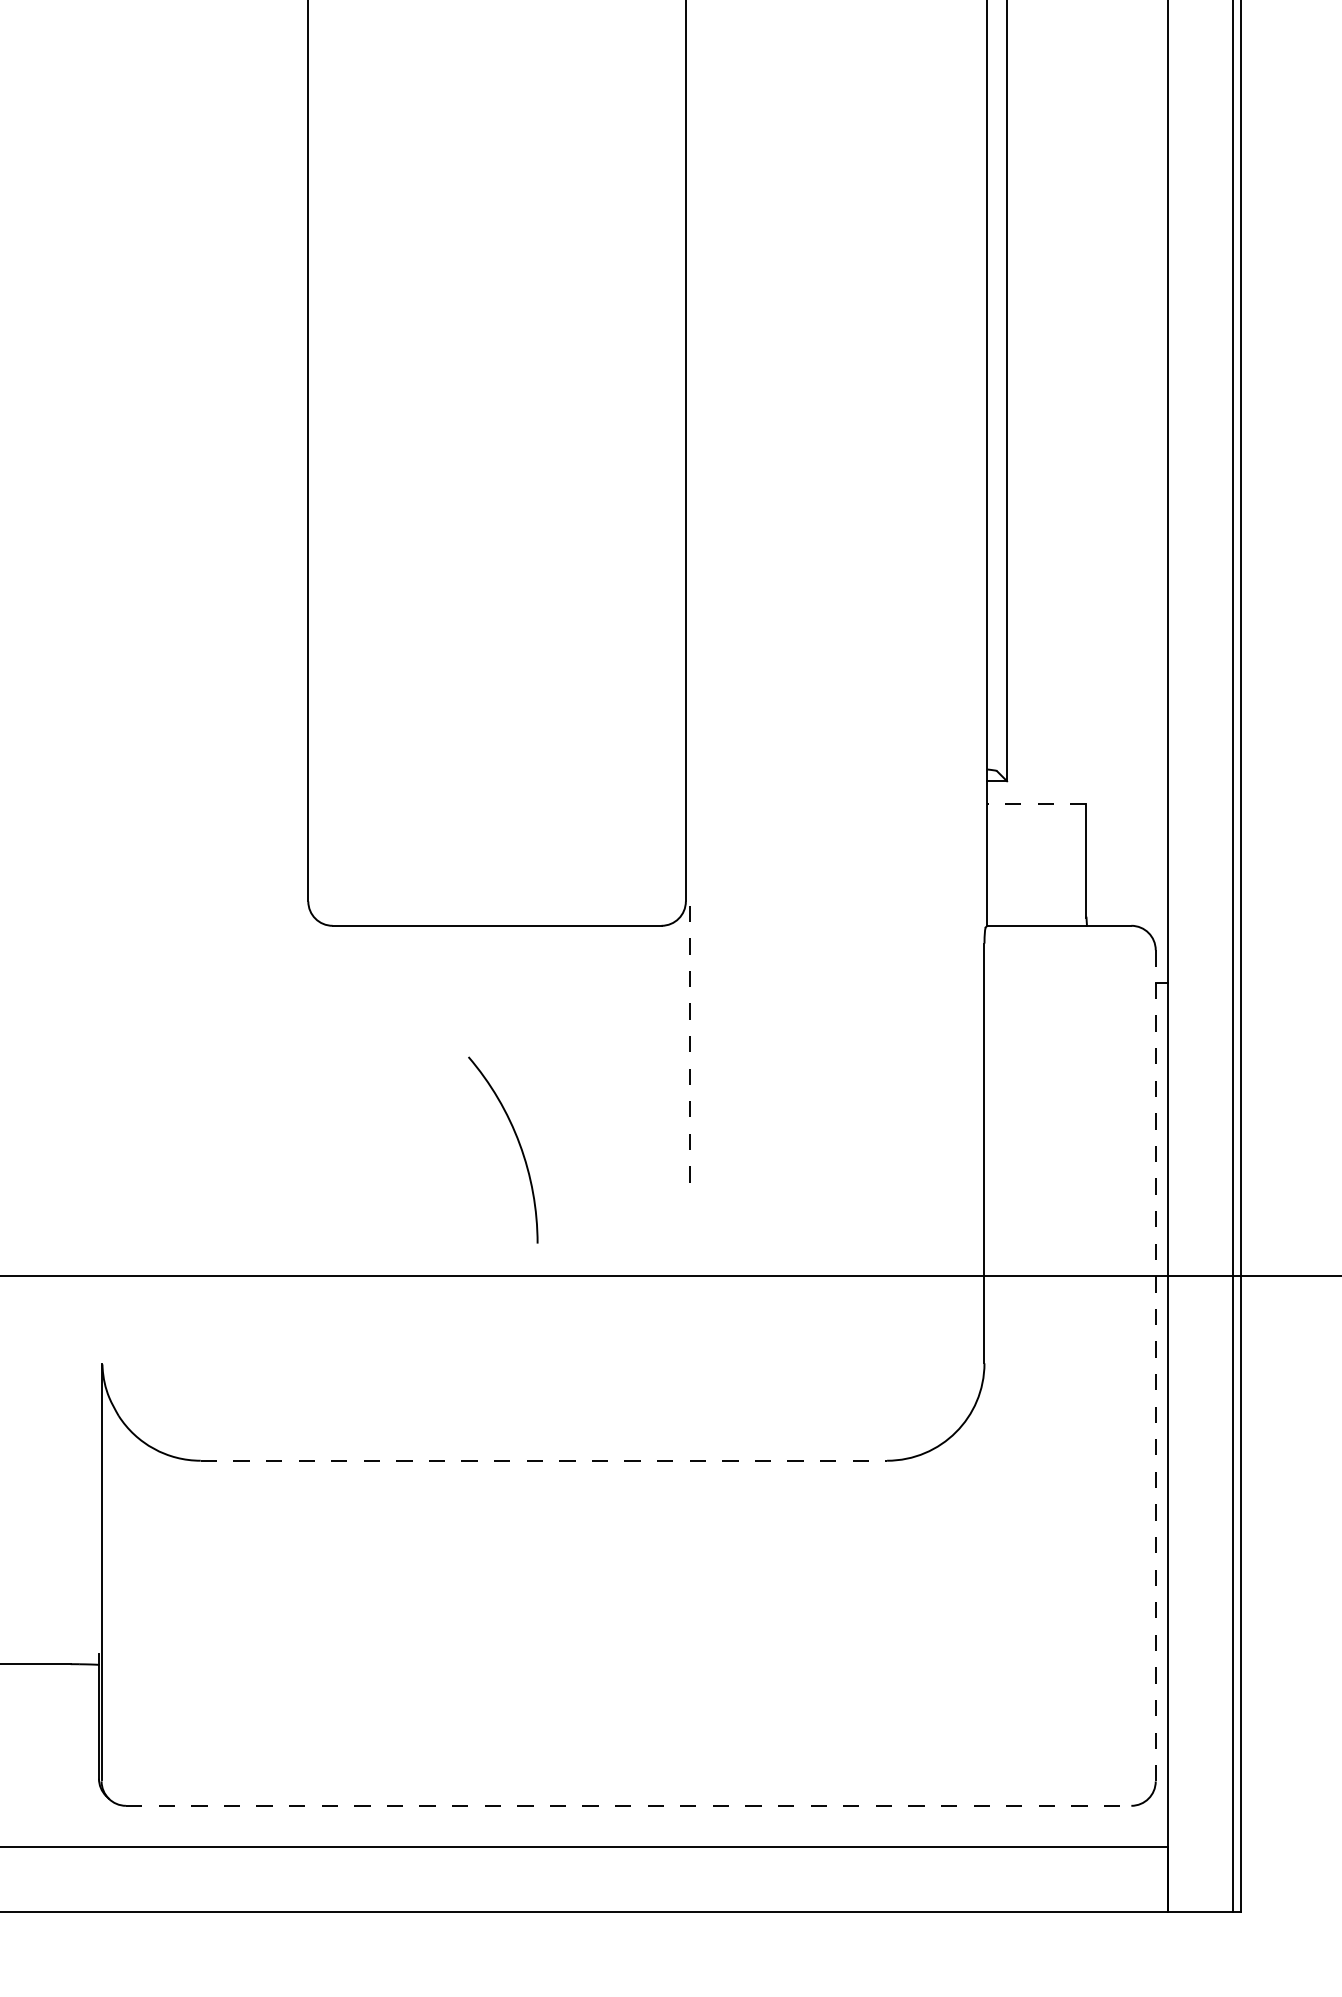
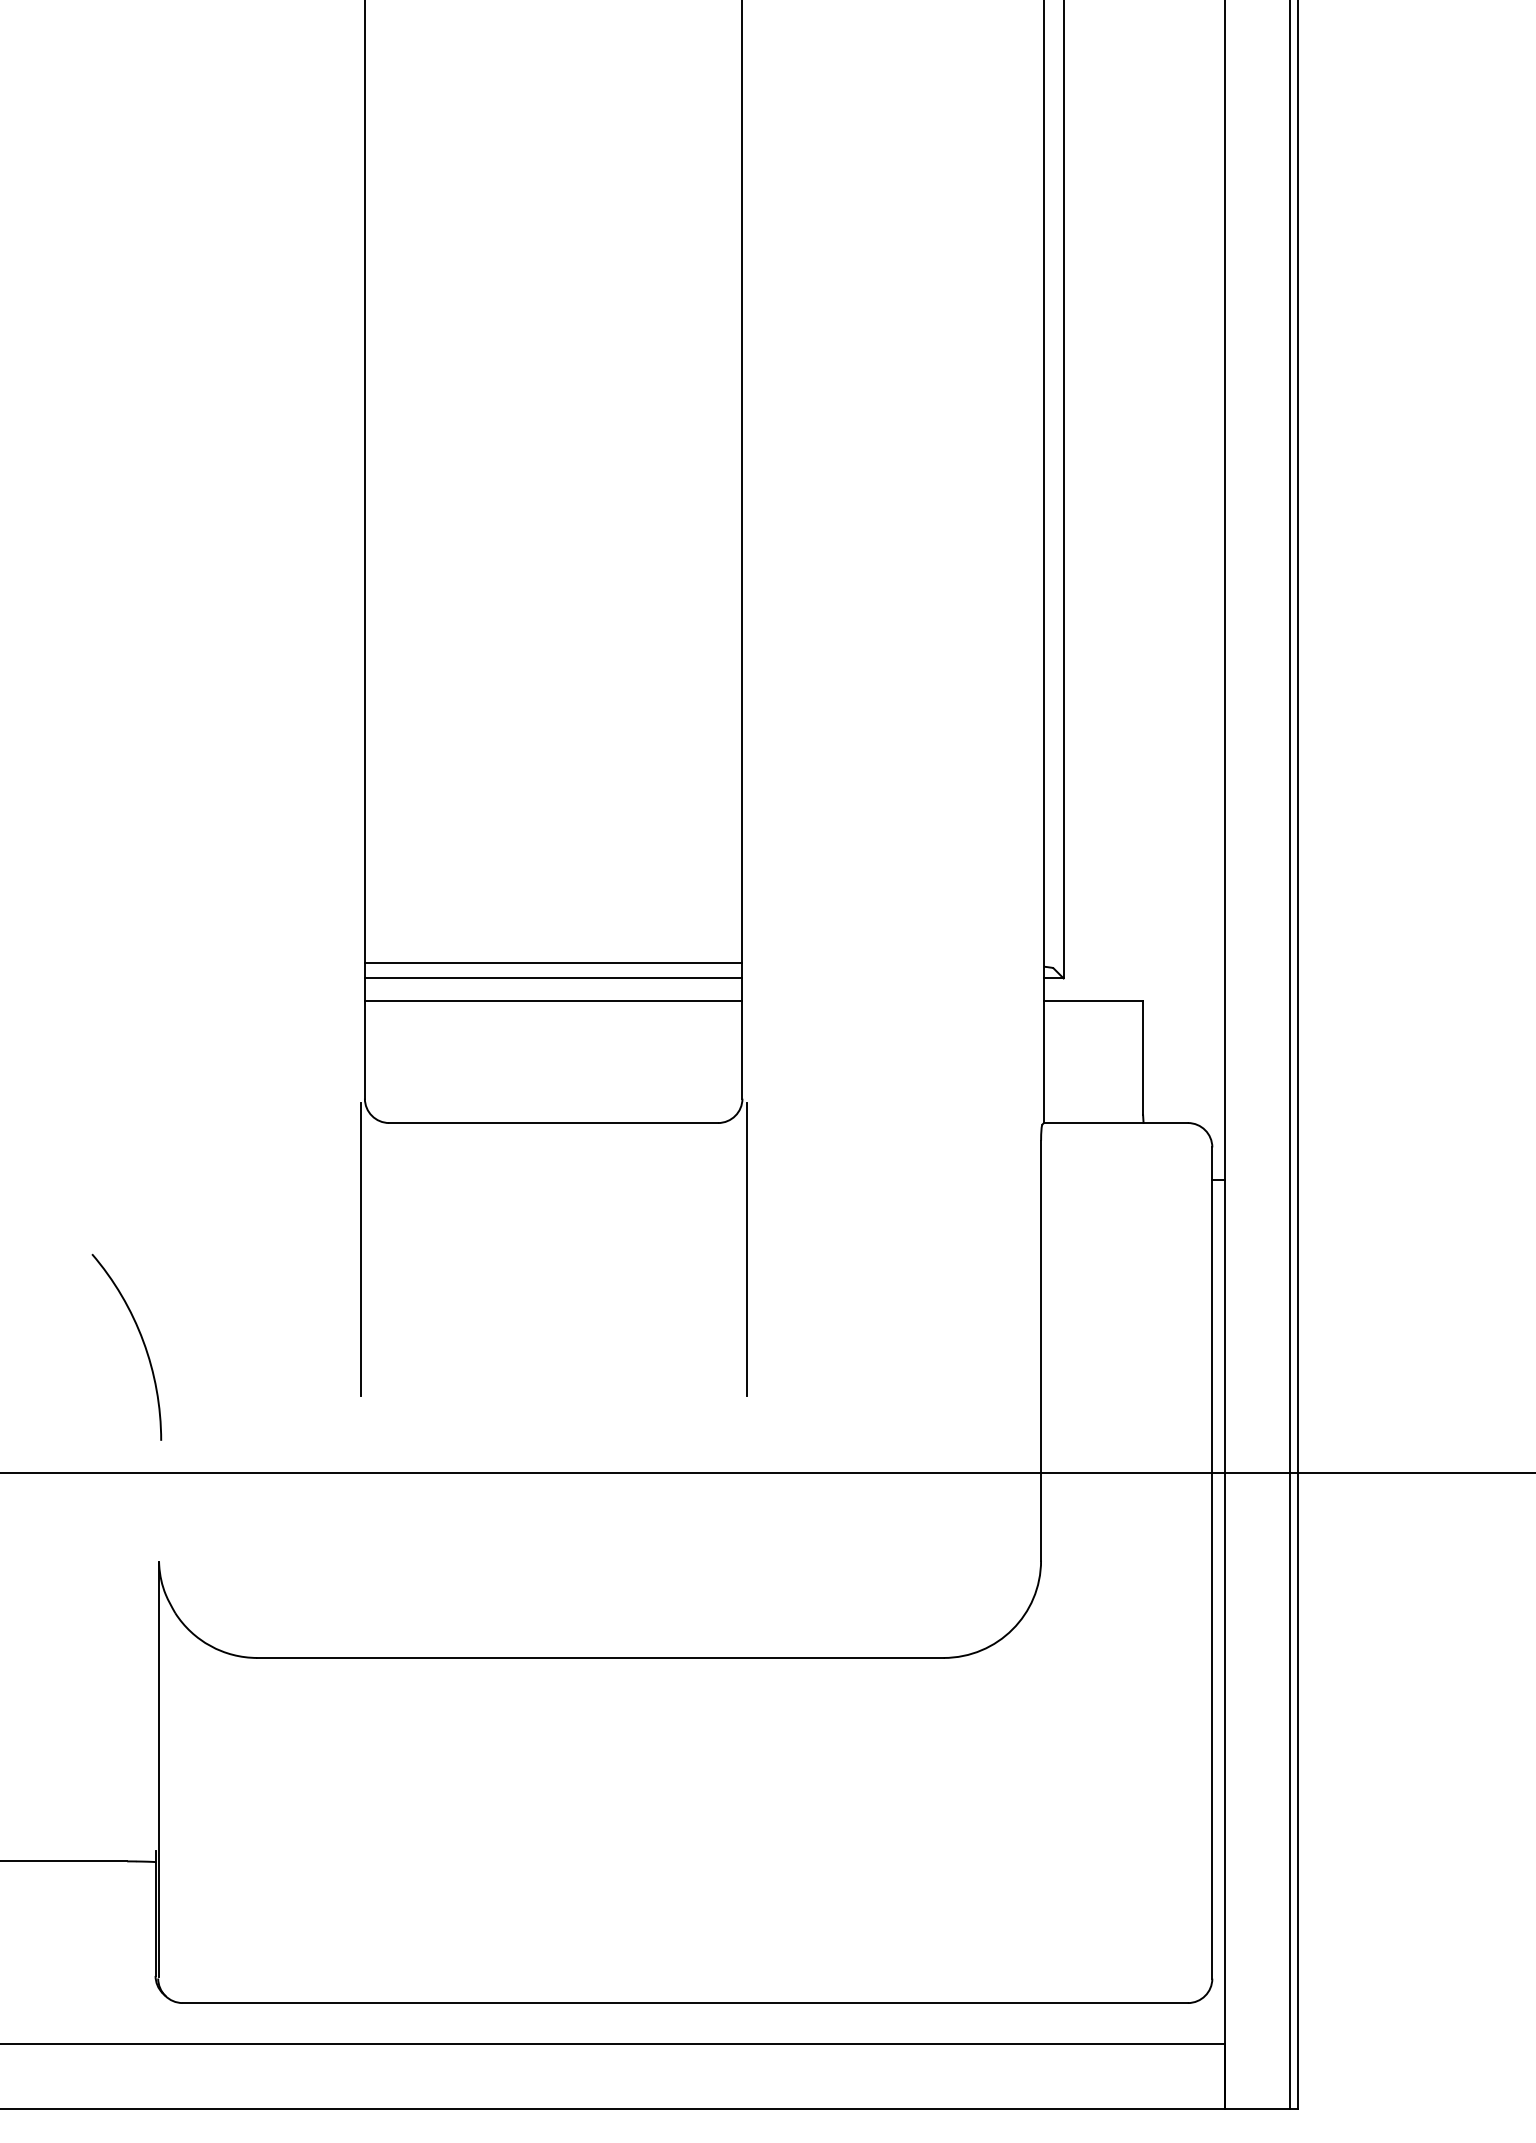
line: (496, 765) -> (553, 962), added
line: (496, 781) -> (553, 978), added
line: (496, 803) -> (553, 1000), added
line: (1036, 803) -> (1093, 1000), dashed -> solid
line: (303, 1052) -> (360, 1249), added
line: (689, 1052) -> (746, 1249), dashed -> solid
arc: (518, 1145) -> (142, 1342), moved
line: (1155, 1366) -> (1212, 1563), dashed -> solid
line: (543, 1460) -> (600, 1657), dashed -> solid
line: (628, 1806) -> (685, 2003), dashed -> solid

